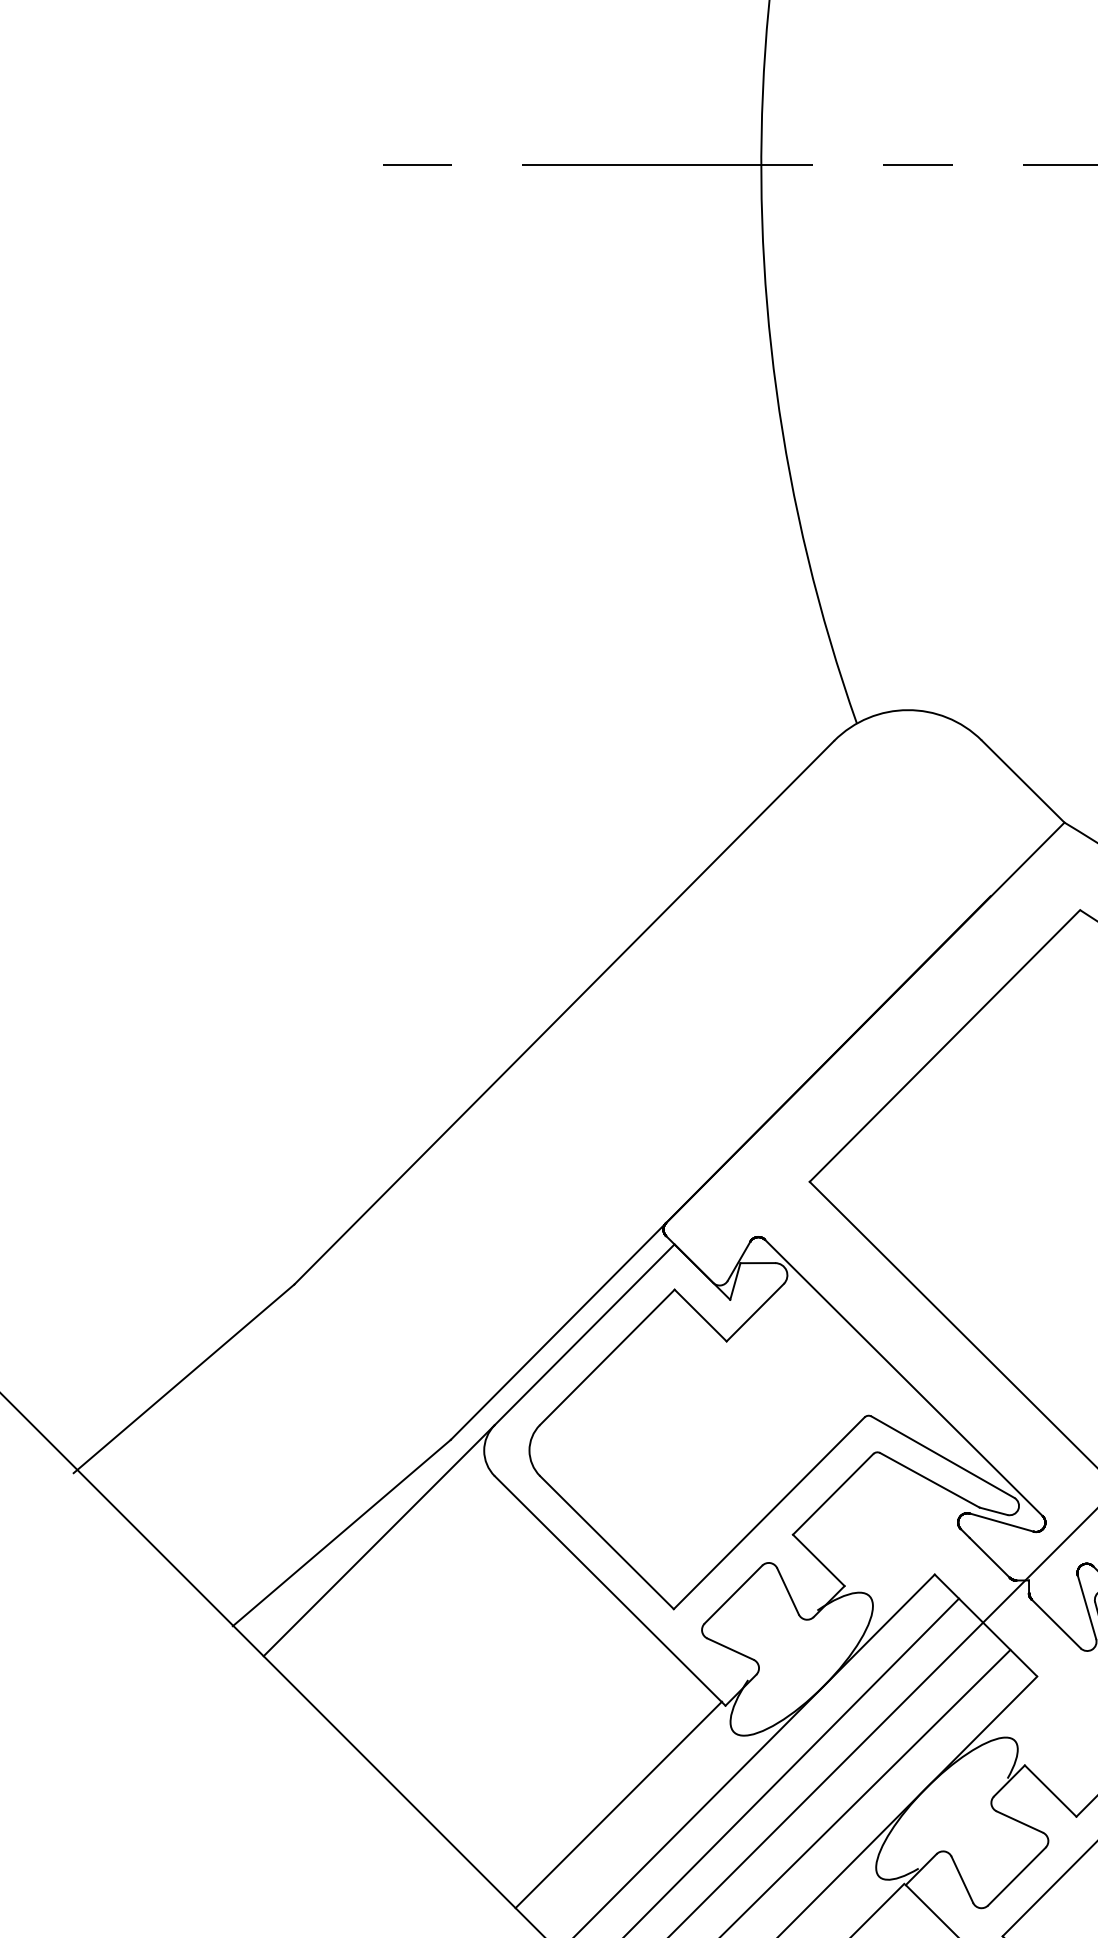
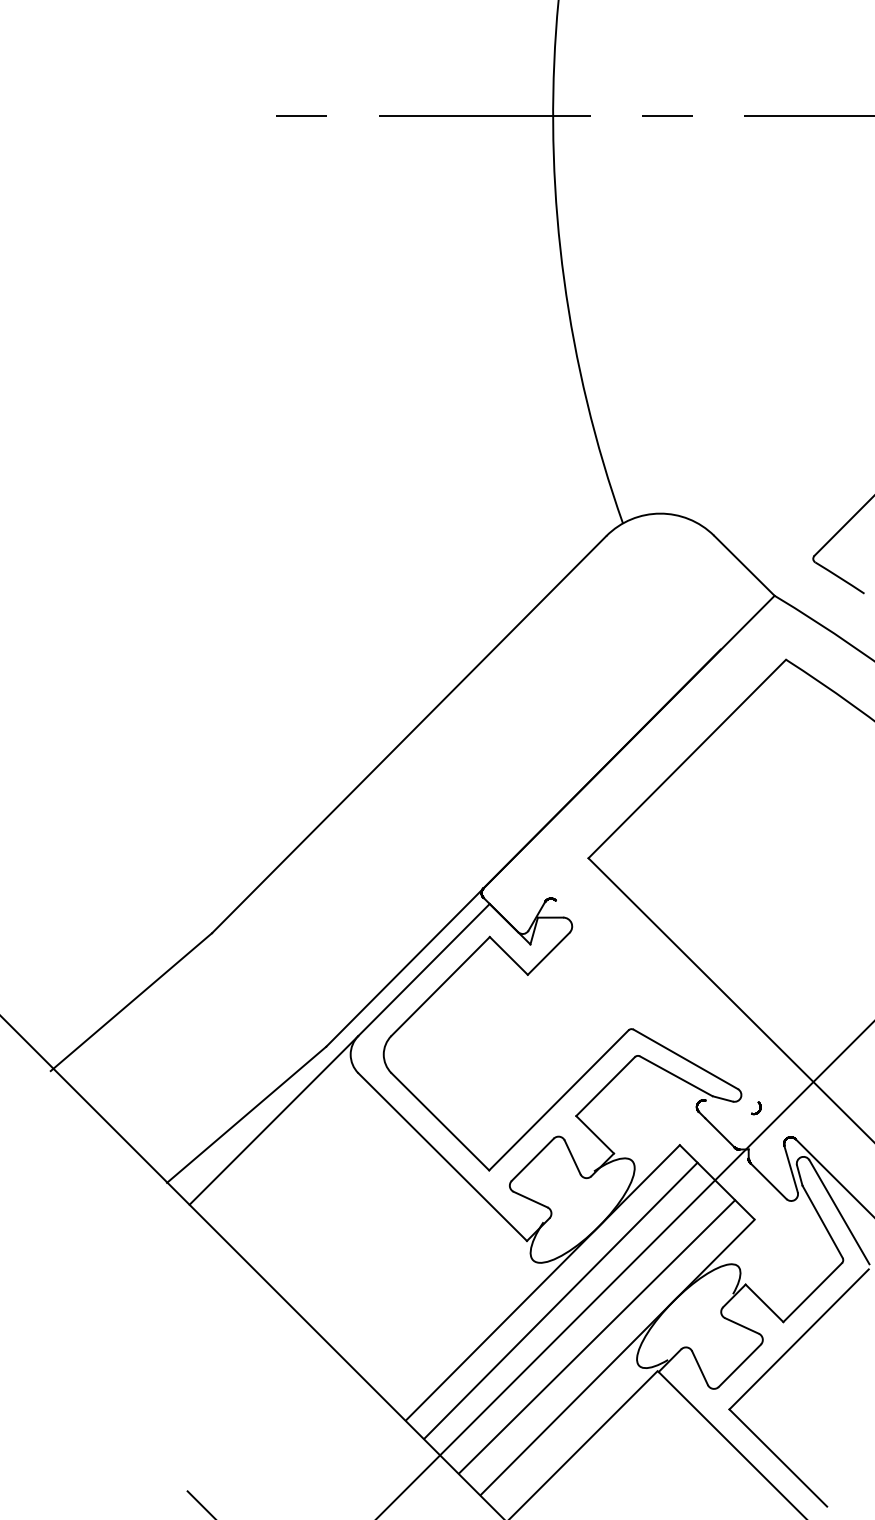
line: (902, 1377) -> (656, 1001), removed
line: (1001, 1521) -> (728, 1106), removed
line: (618, 1804) -> (448, 1313), removed

